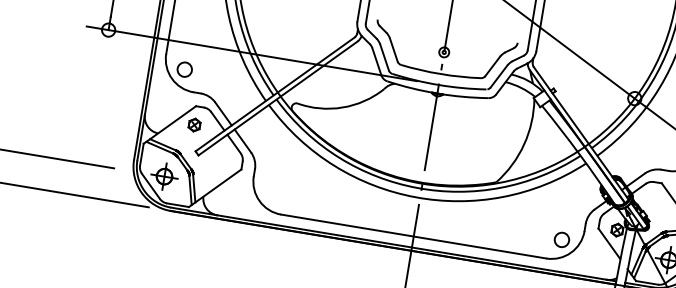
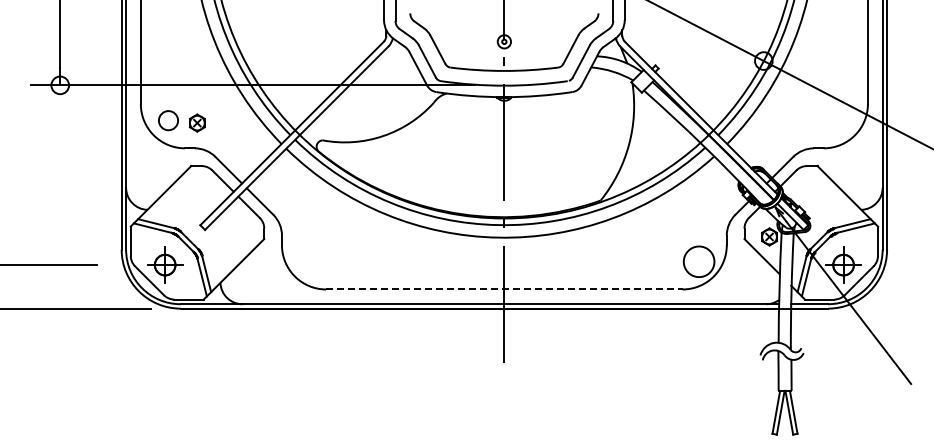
part: (194, 124) -> (196, 122), moved
line: (413, 236) -> (504, 289), solid -> dashed
circle: (561, 239) -> (698, 261), size x1.6

